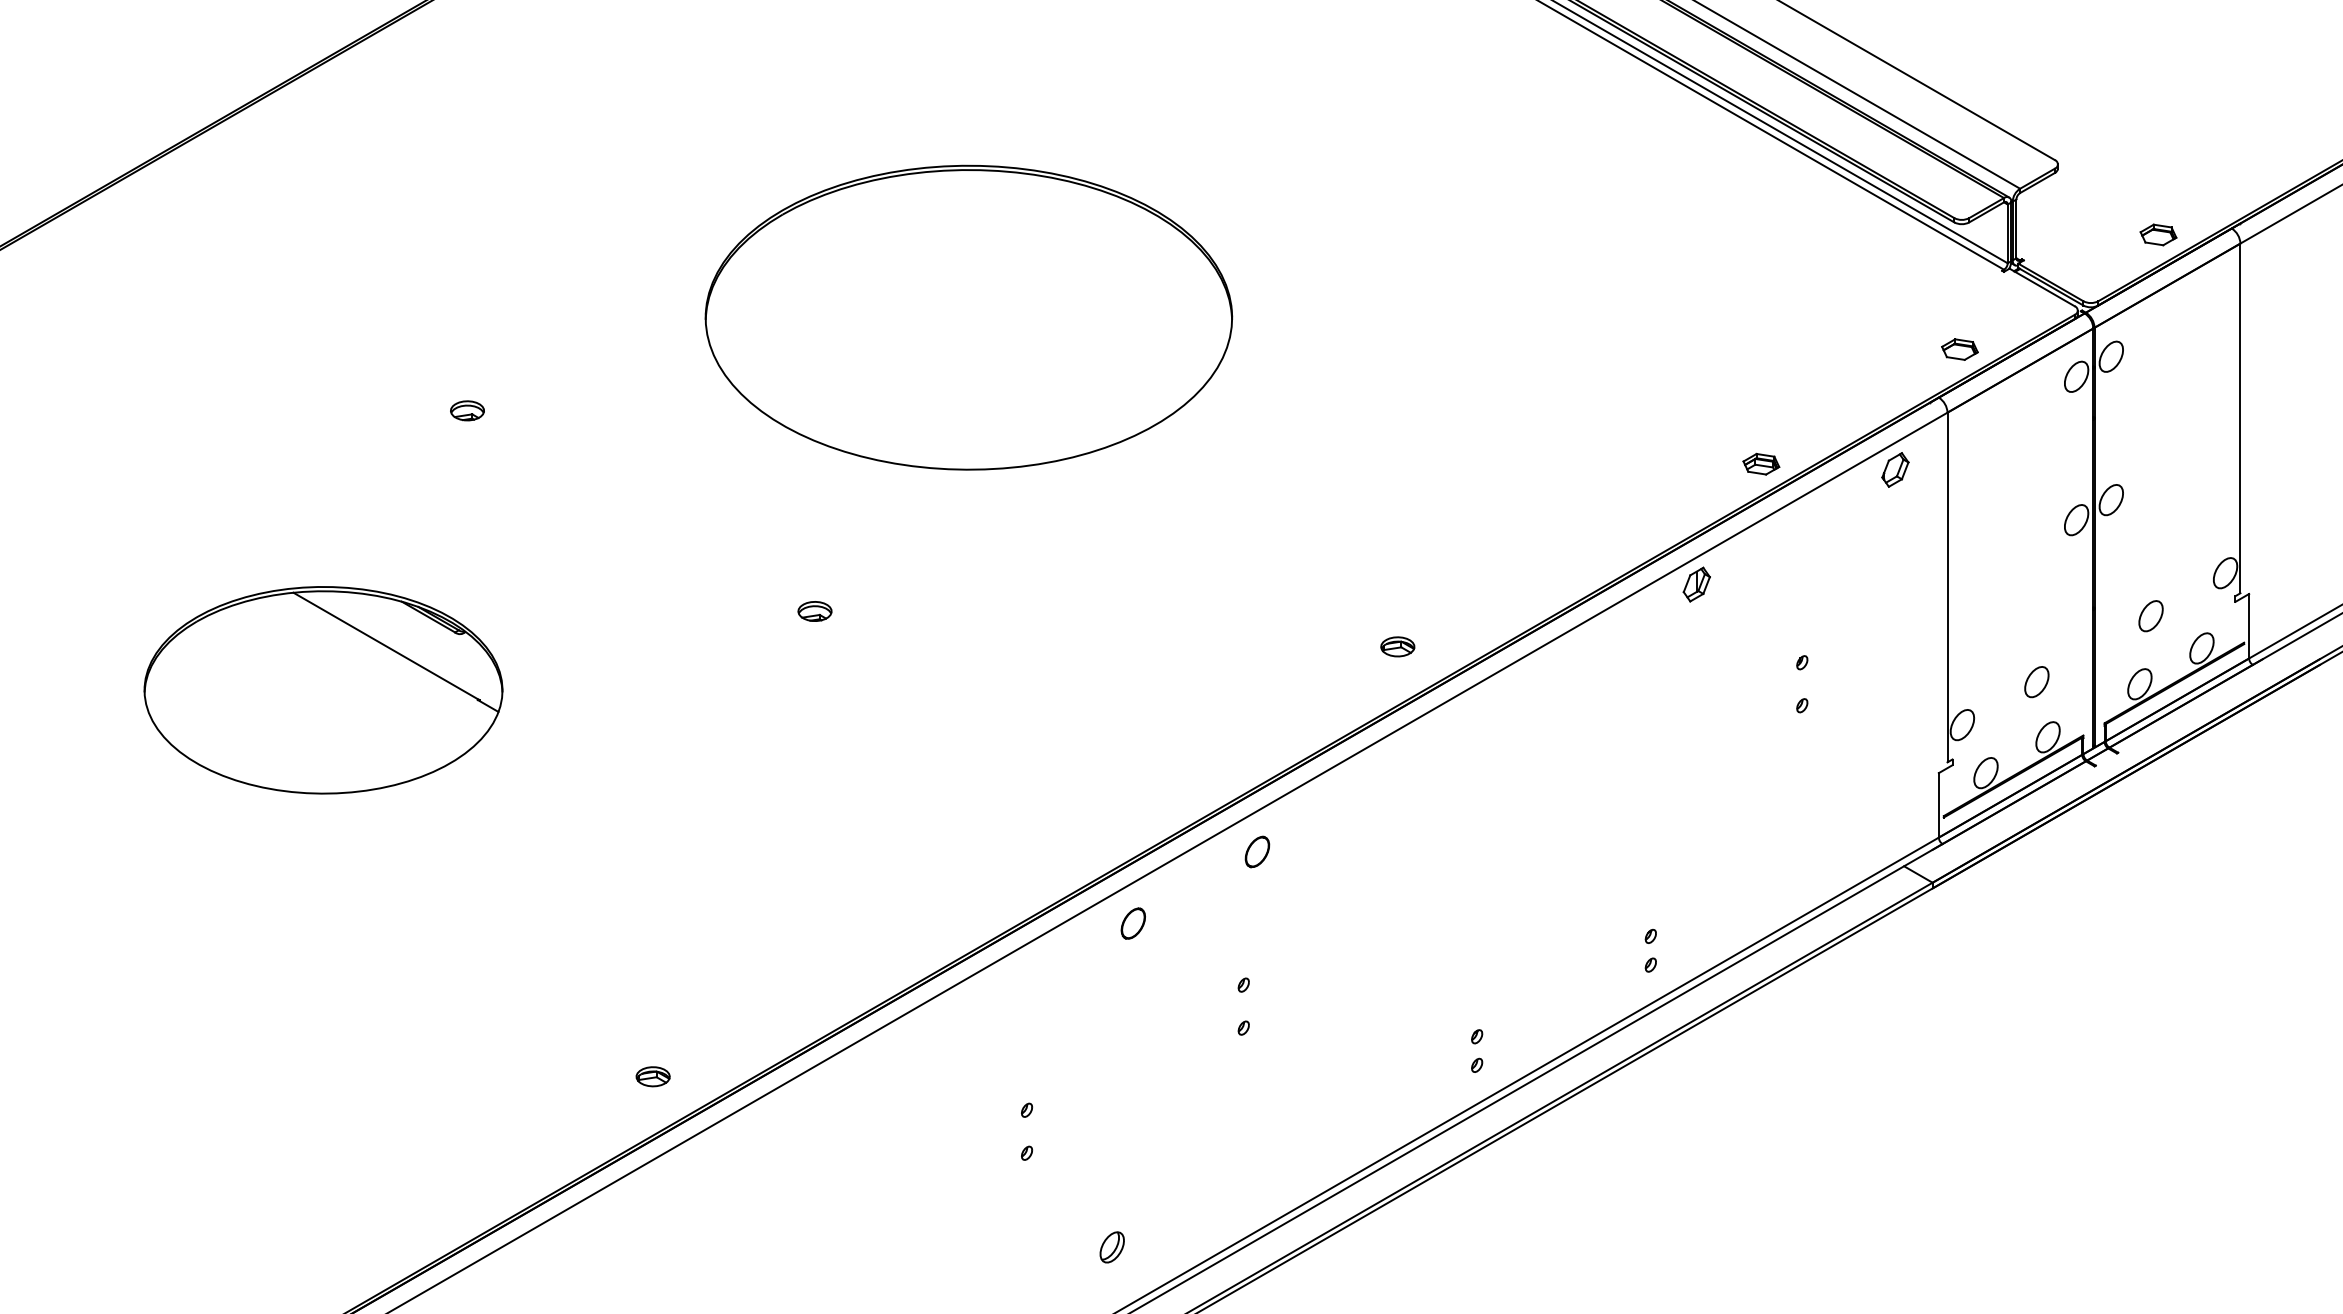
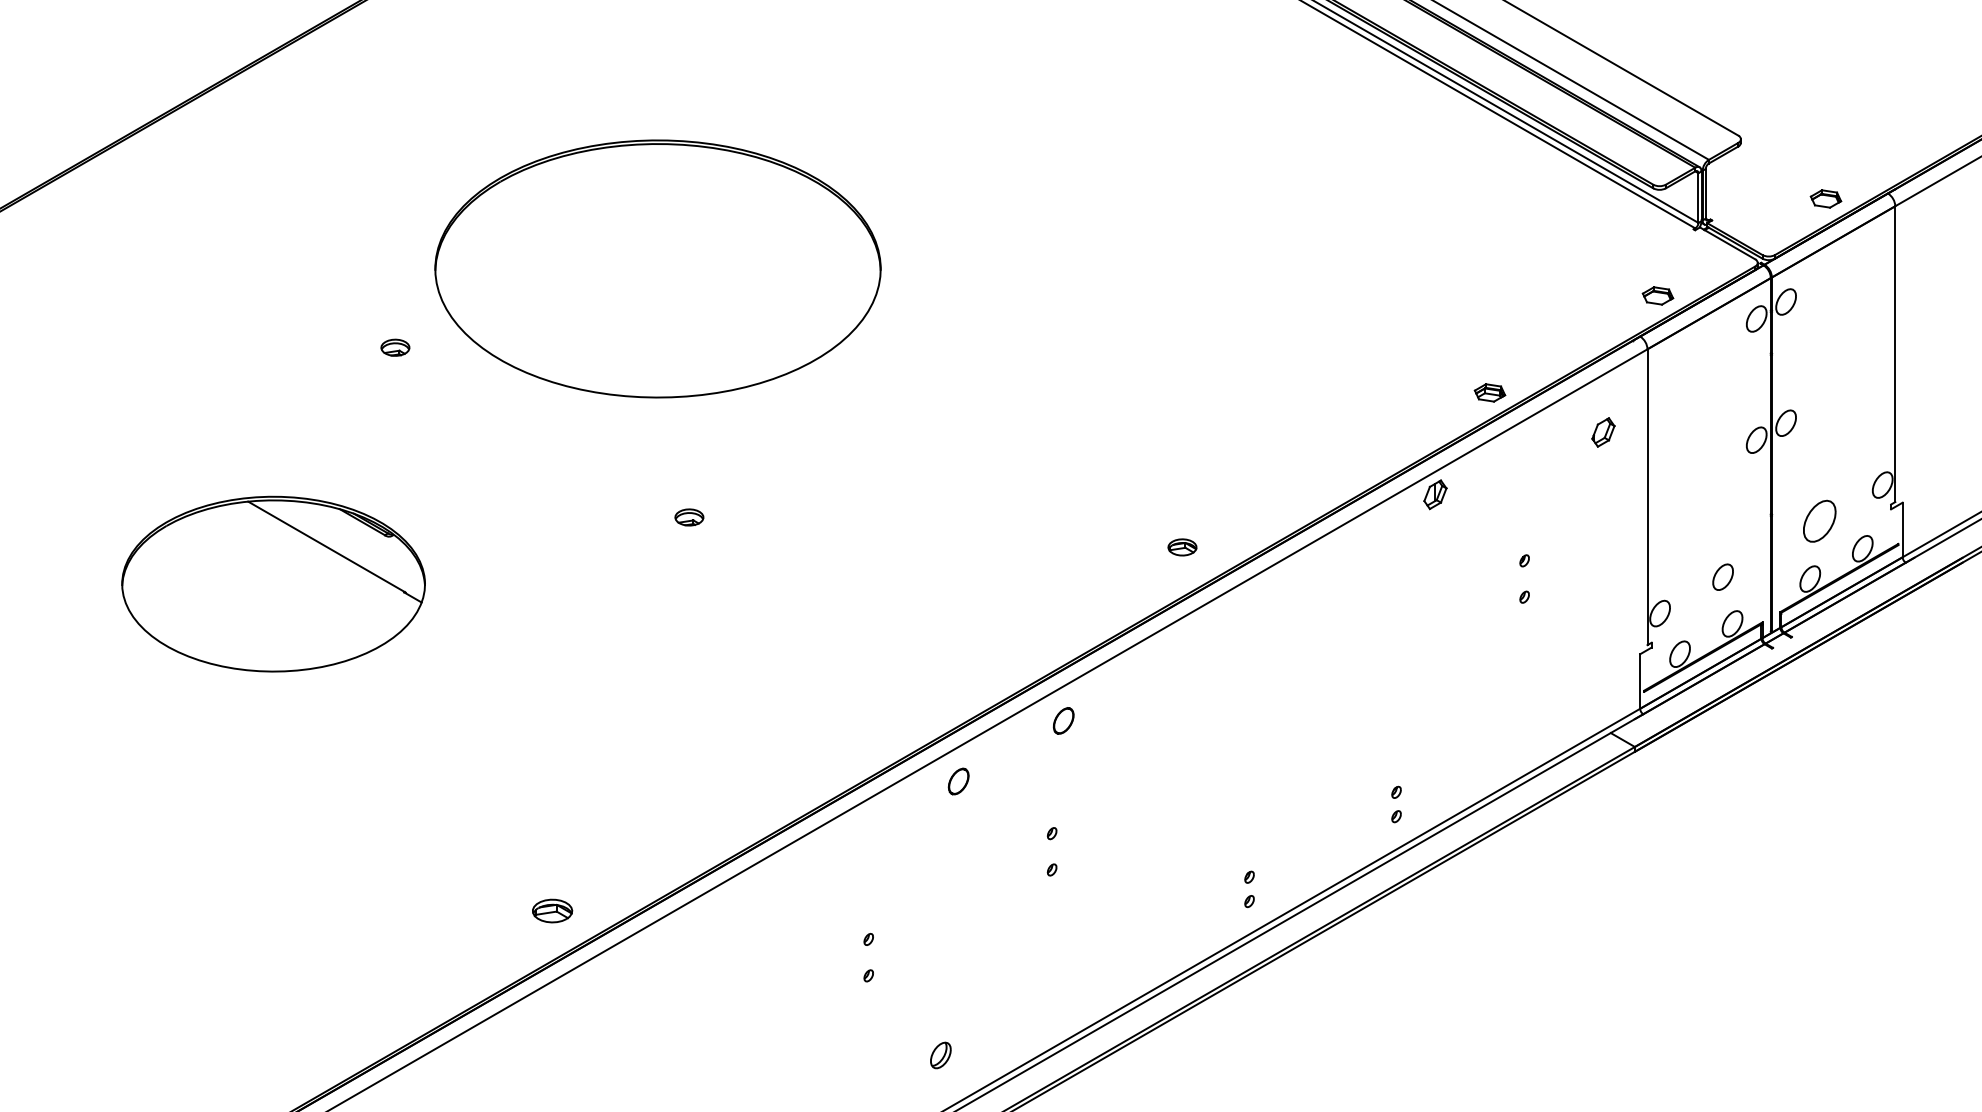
part: (968, 317) -> (657, 268), moved
part: (1895, 469) -> (1603, 432), moved
part: (2150, 616) -> (1819, 521), size x1.6
part: (652, 1076) -> (551, 910), size x1.4

